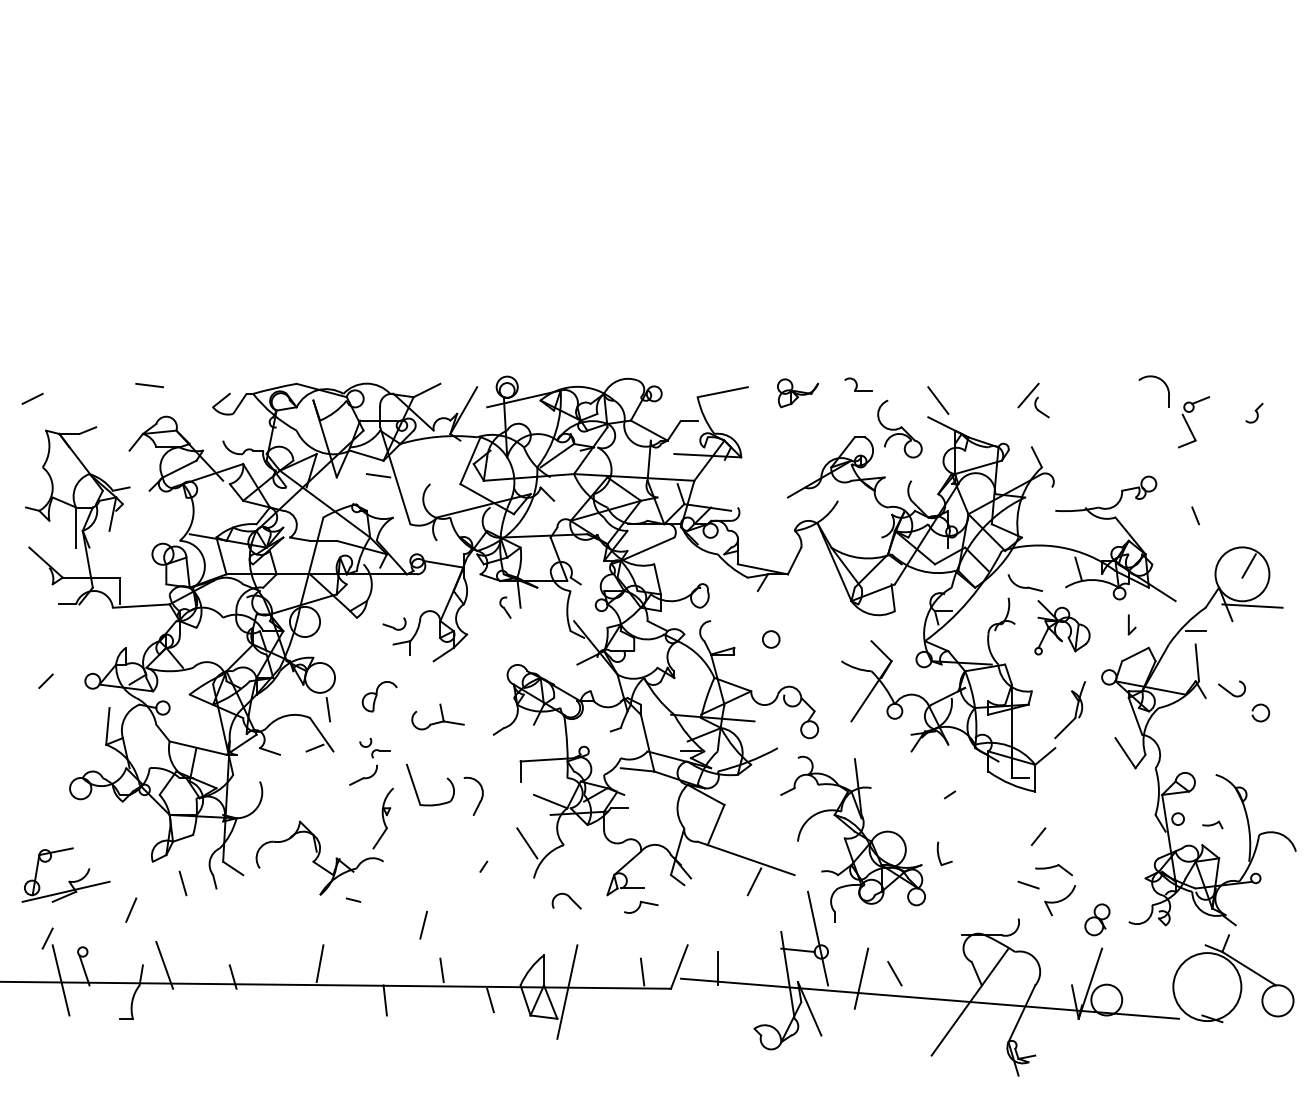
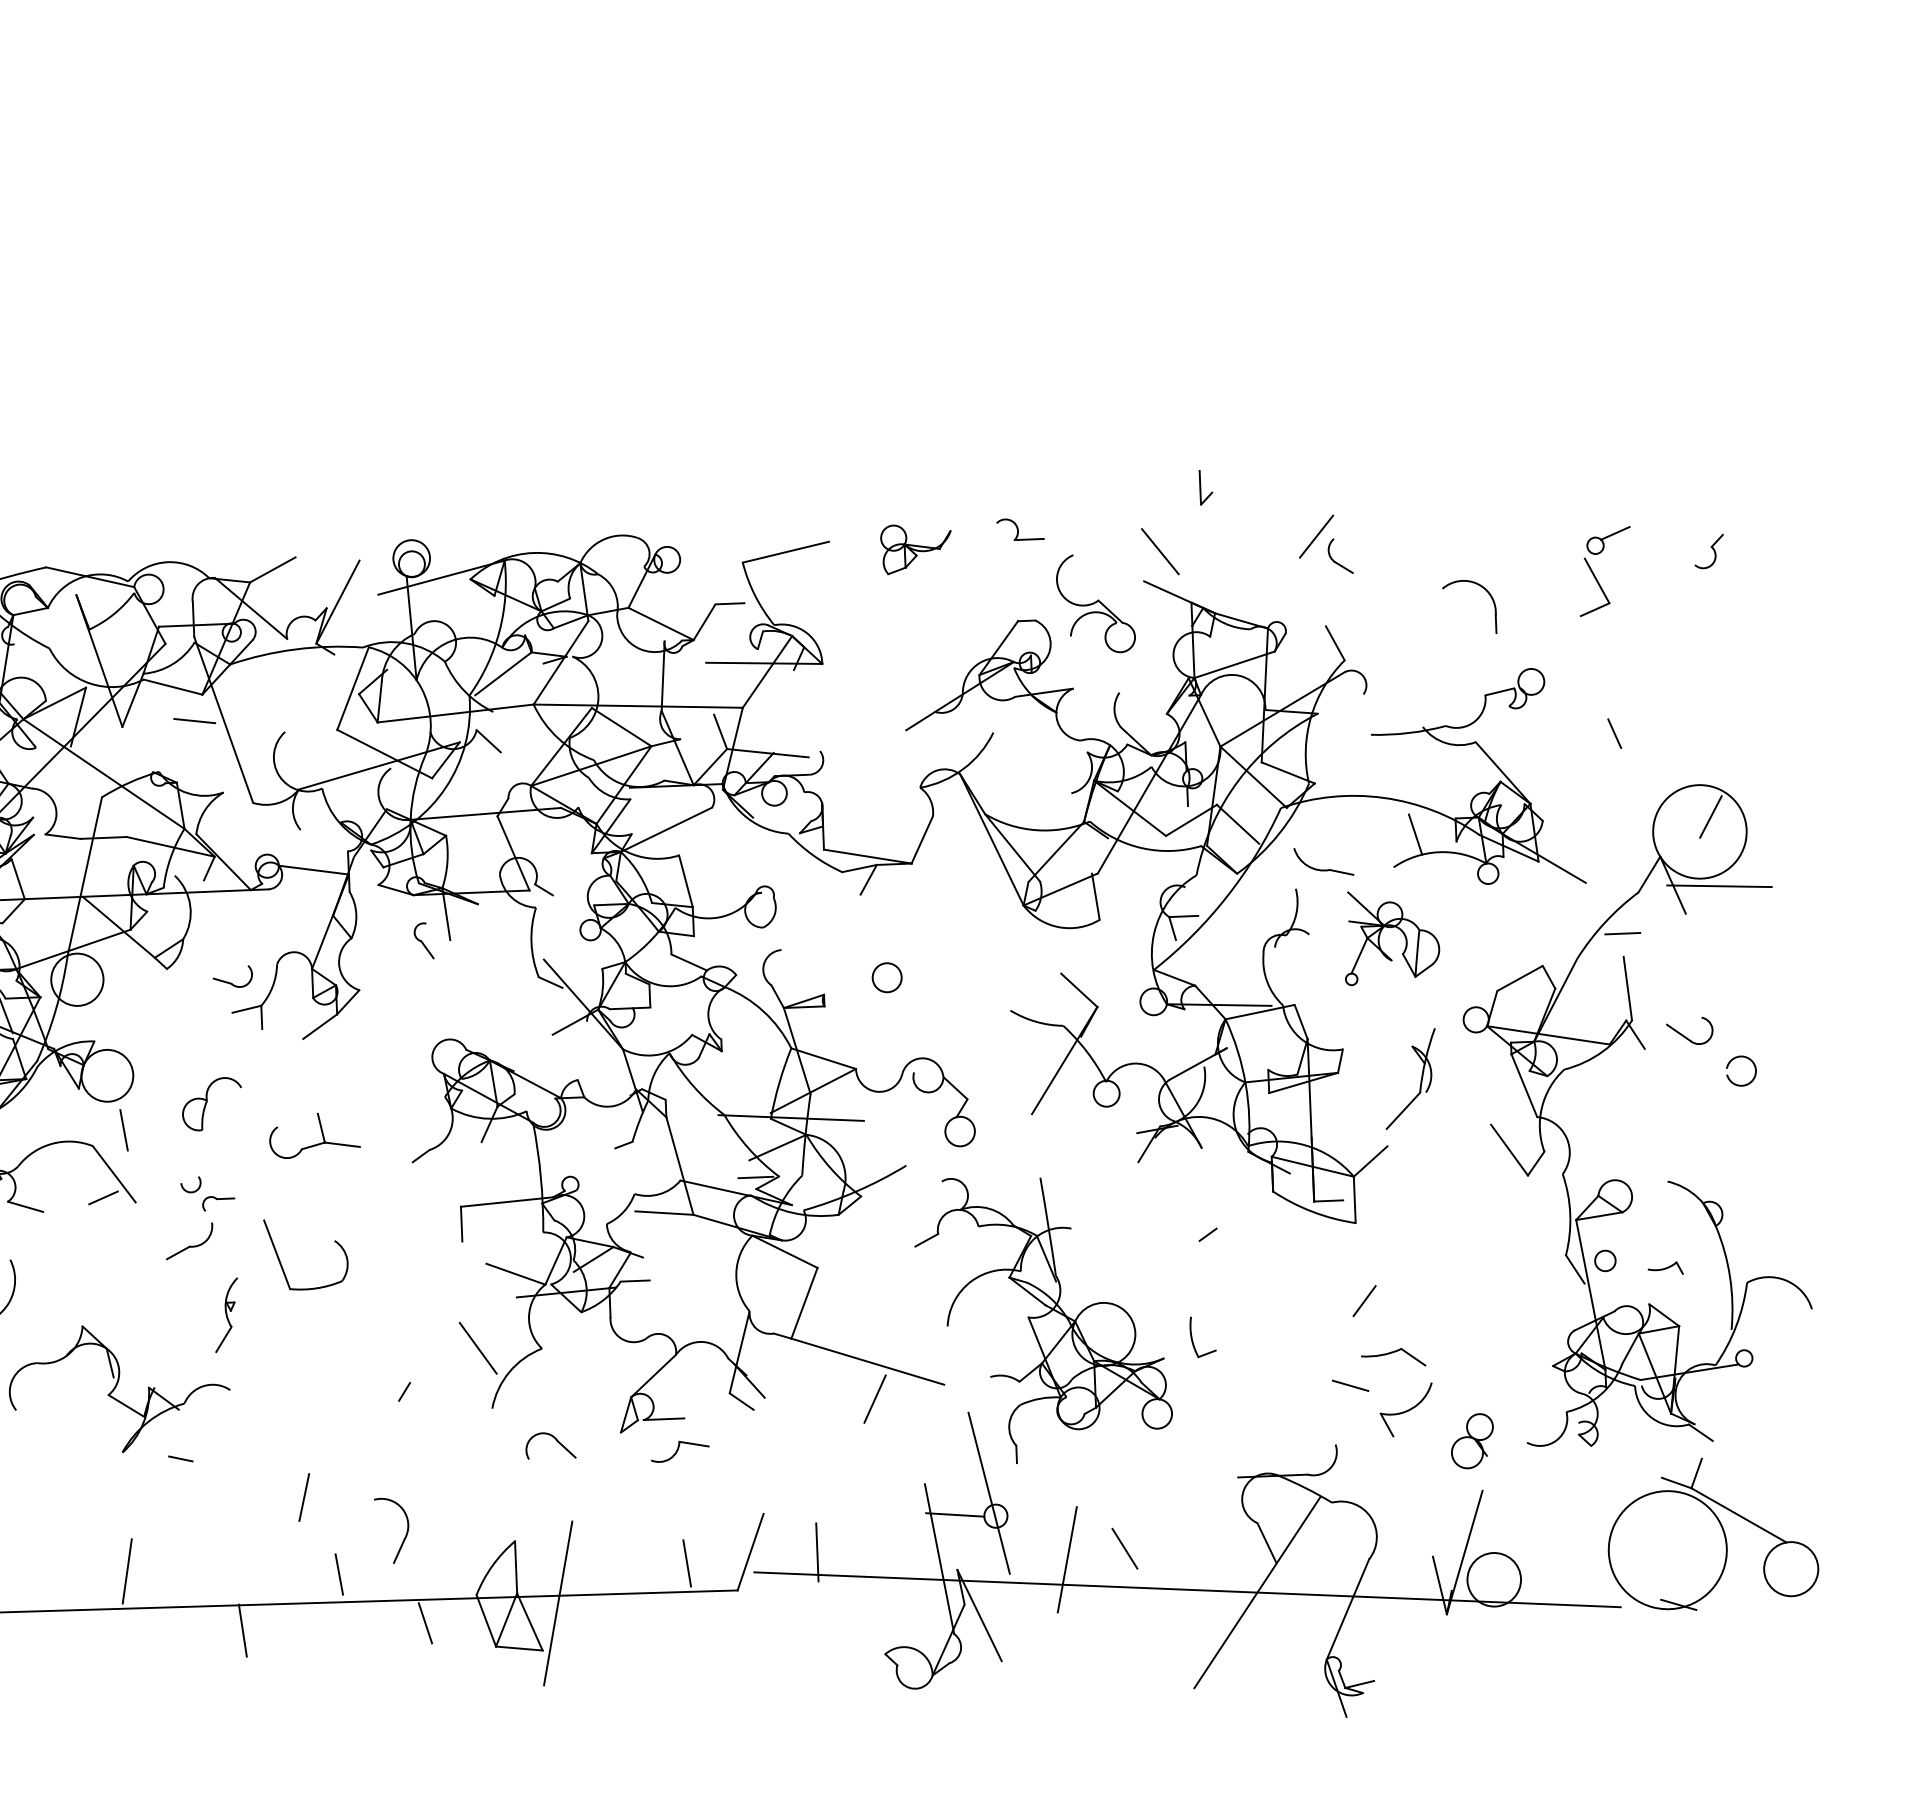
part: (1162, 382) -> (1483, 590), moved
part: (1131, 624) -> (1204, 487), moved
part: (479, 800) -> (402, 1537), moved
part: (382, 818) -> (225, 1315), size x0.7

